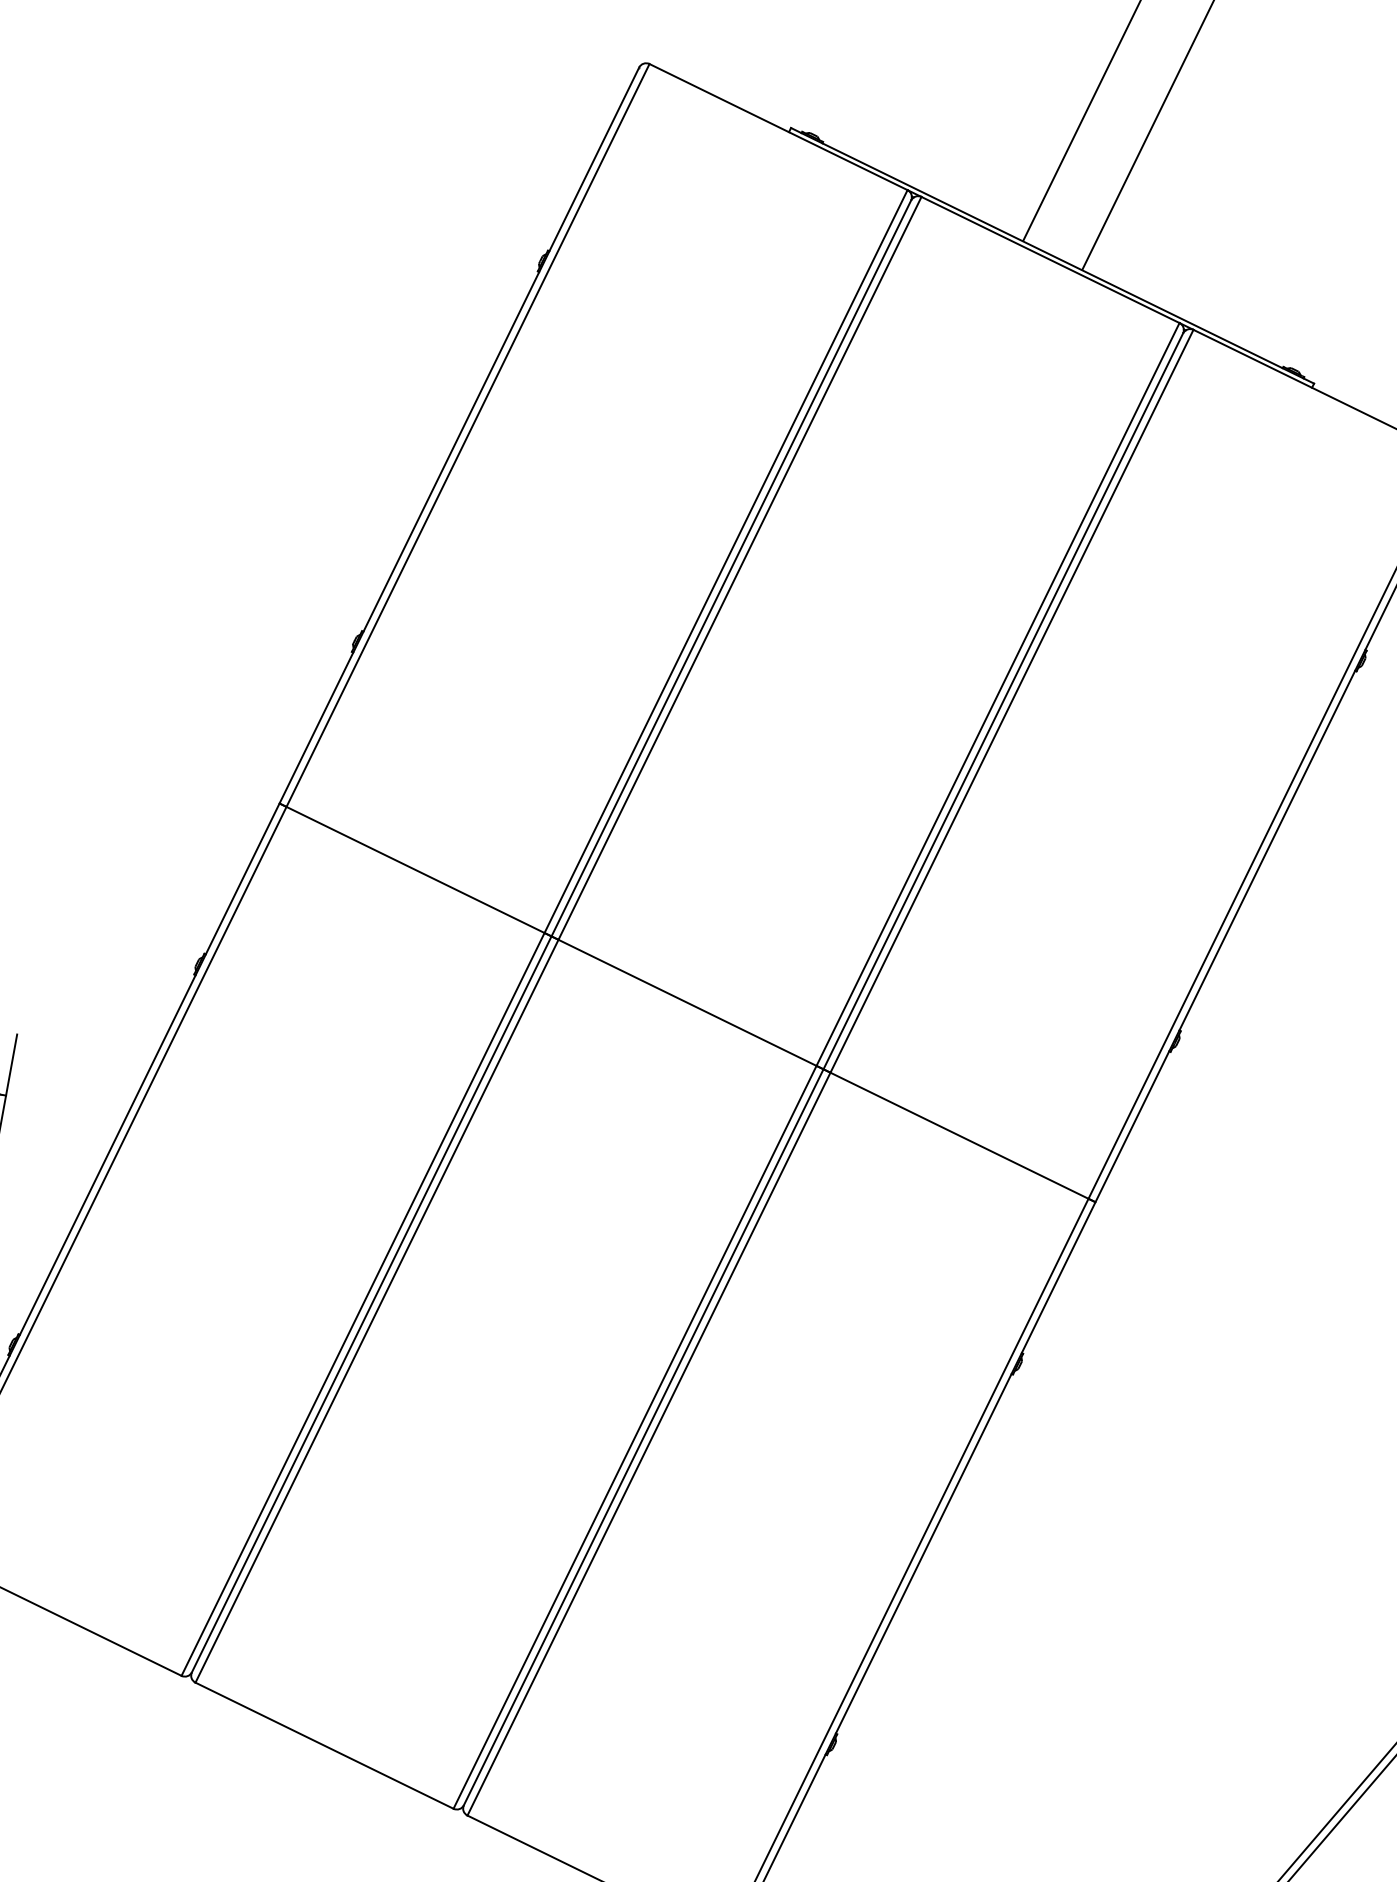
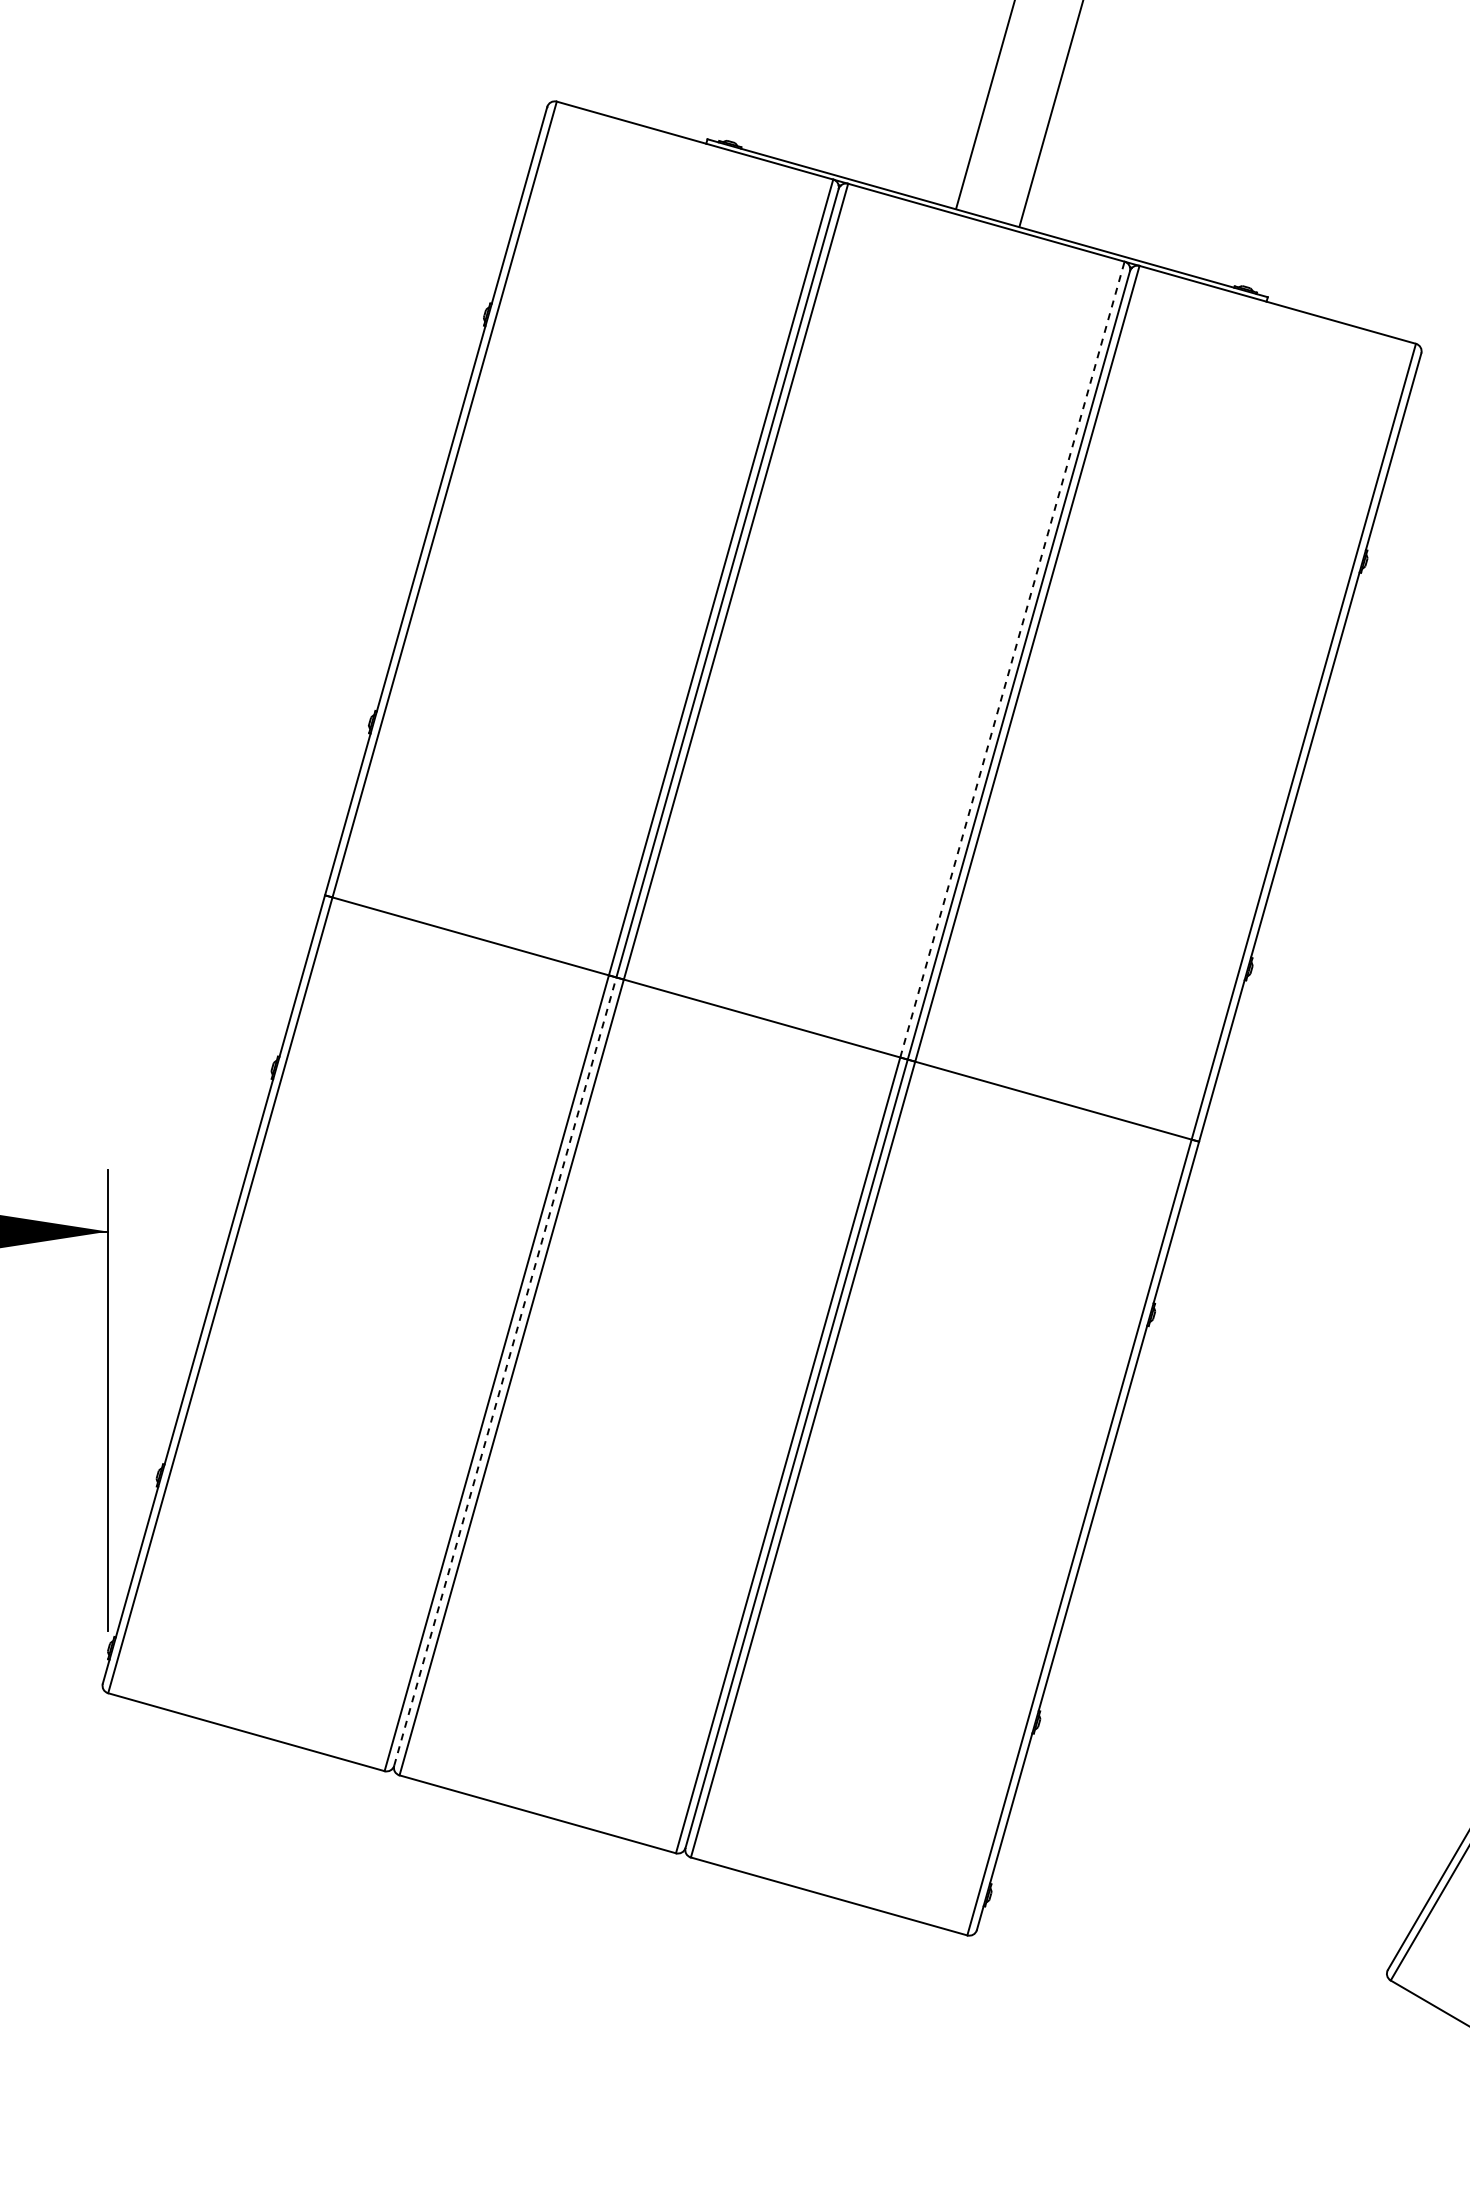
line: (998, 694) -> (1012, 659), solid -> dashed
line: (371, 1304) -> (505, 1371), solid -> dashed

